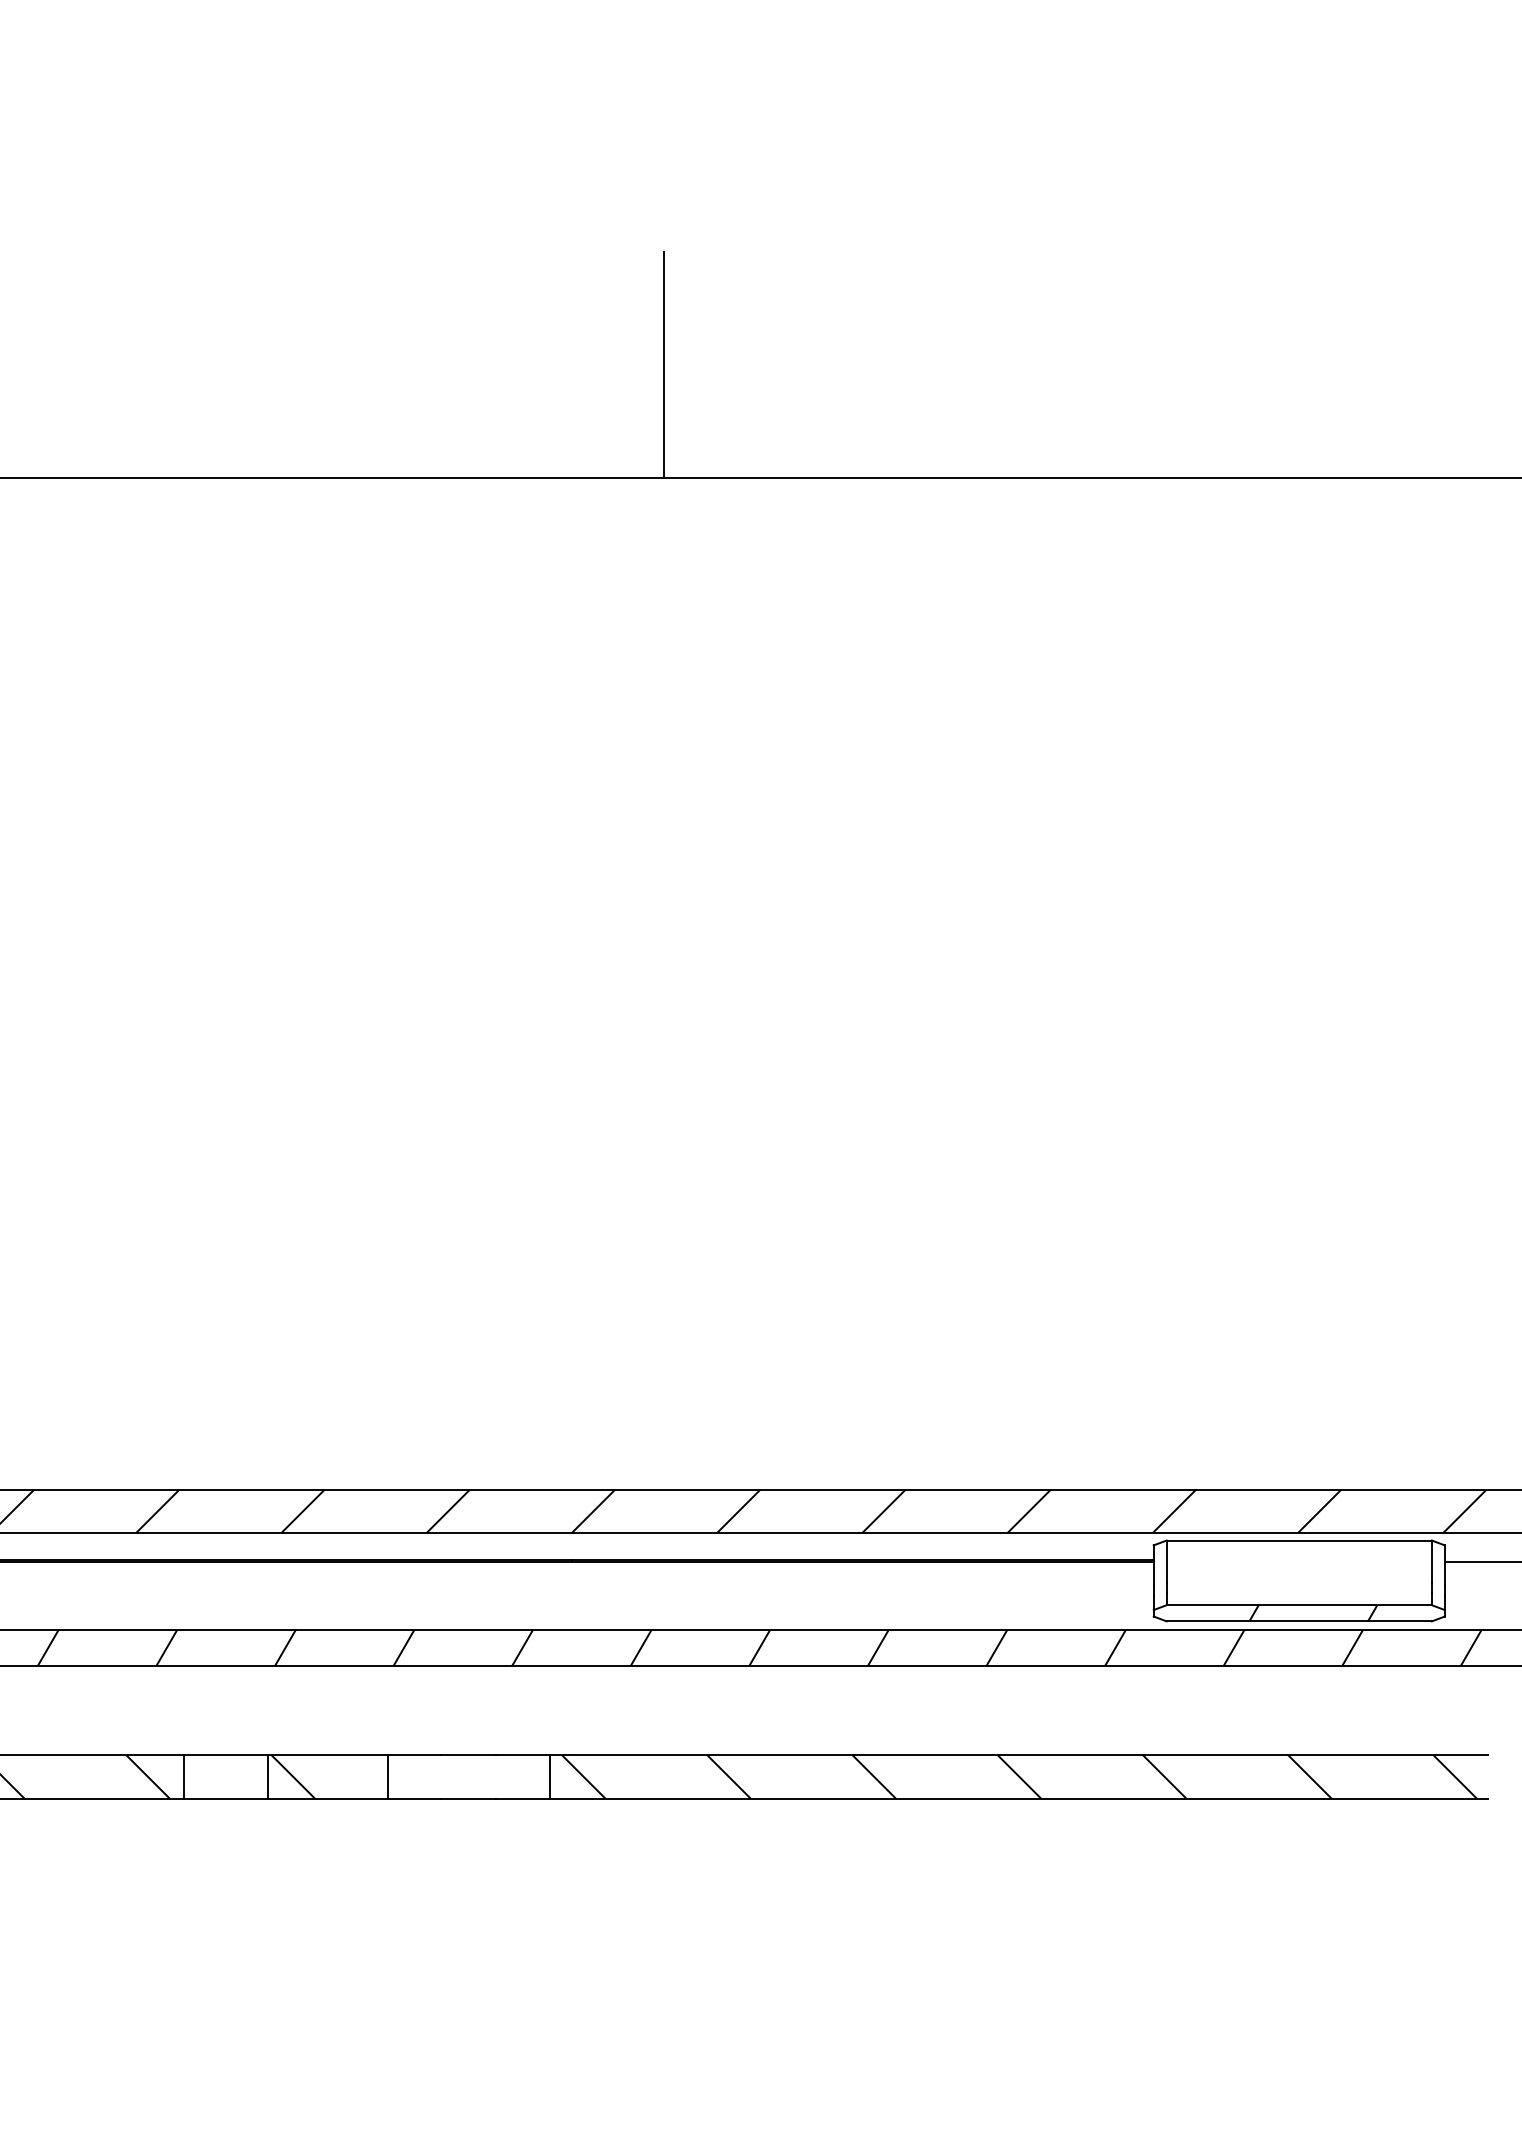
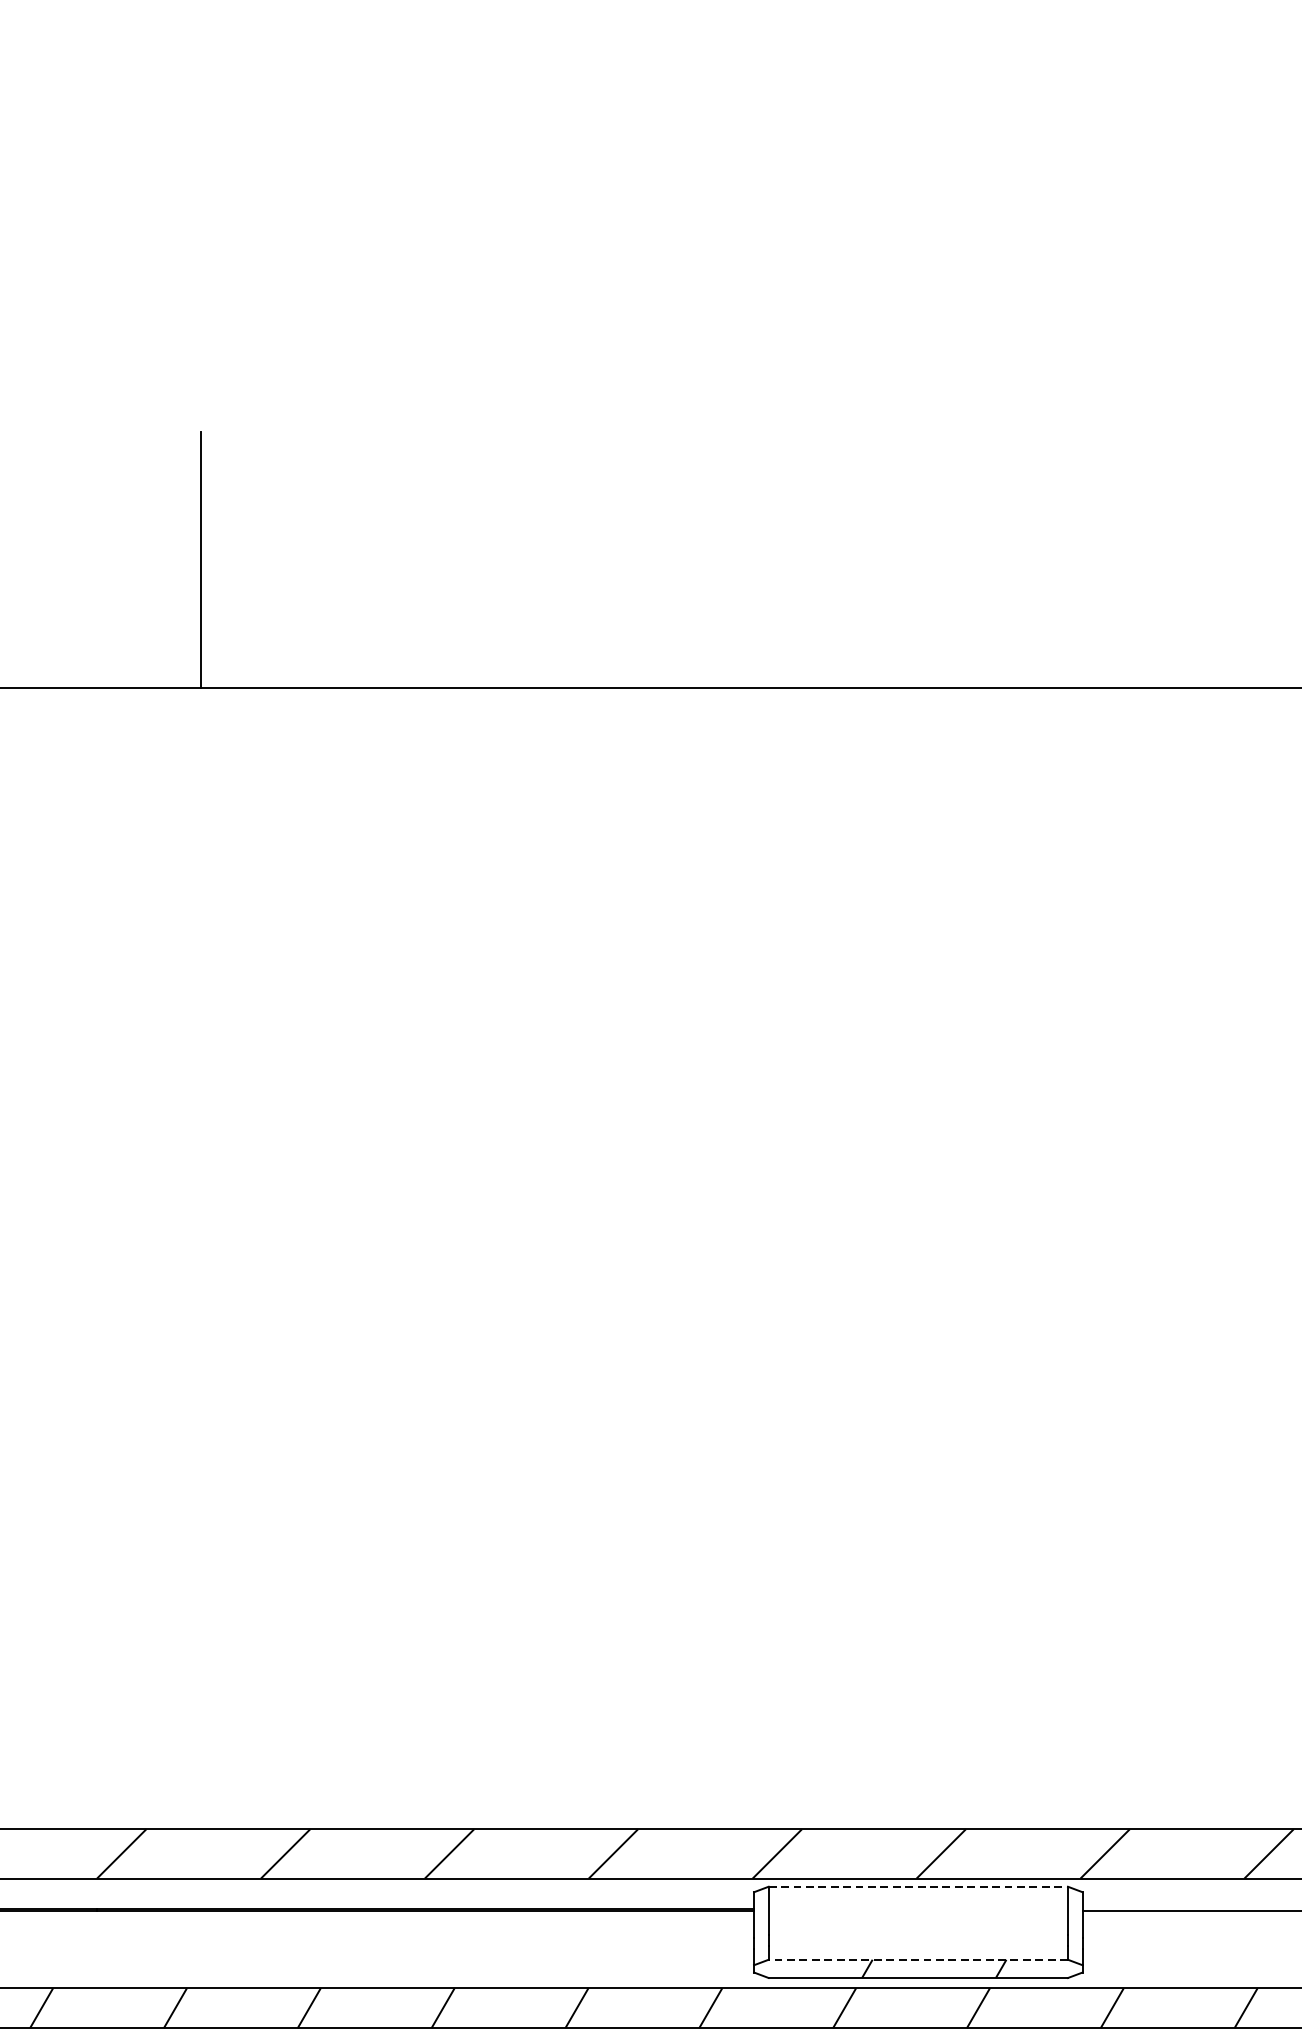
line: (1299, 1540) -> (918, 1886), solid -> dashed
line: (1299, 1605) -> (918, 1960), solid -> dashed

